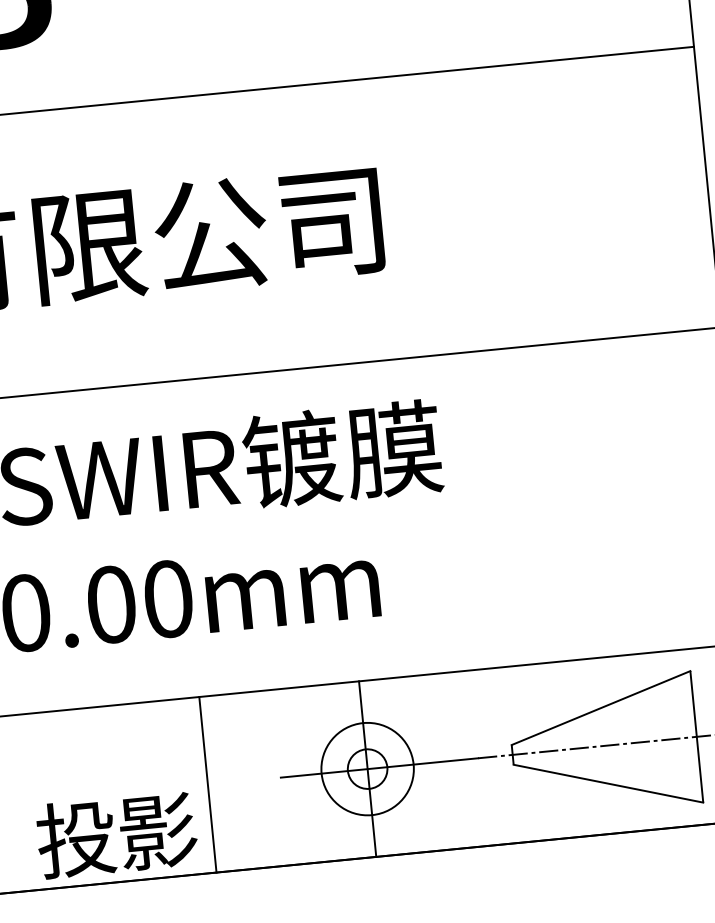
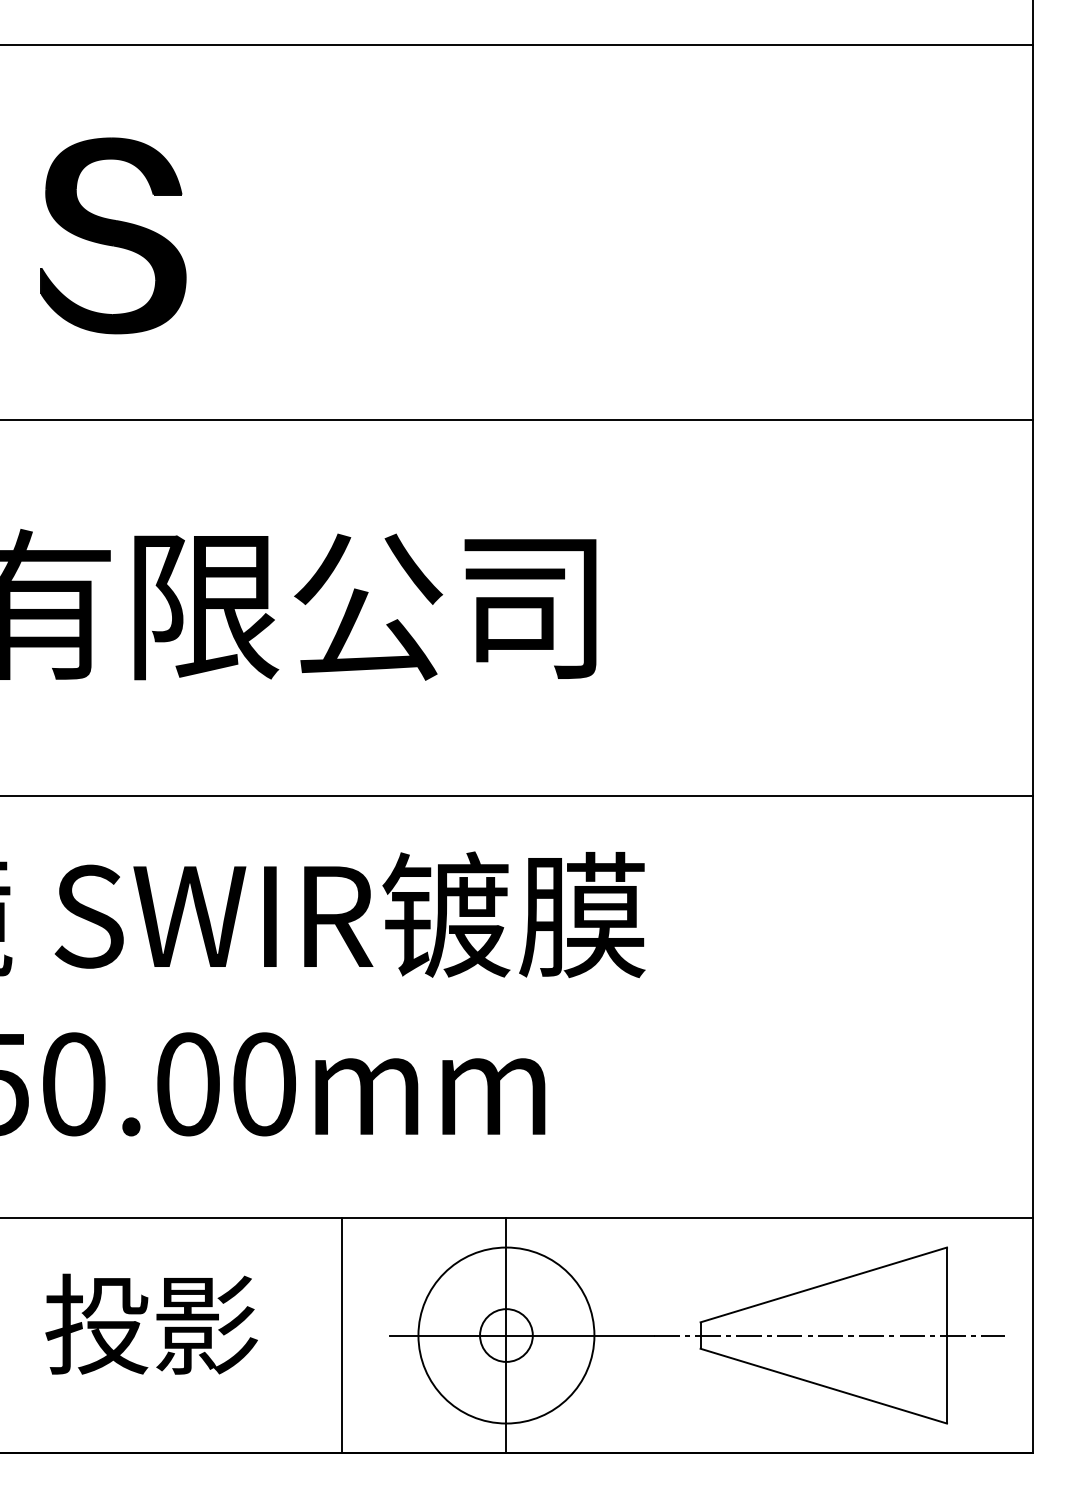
circle: (367, 769) -> (506, 1335), size x1.43
line: (207, 784) -> (341, 1335), moved
text: (116, 834) -> (151, 1323), moved

